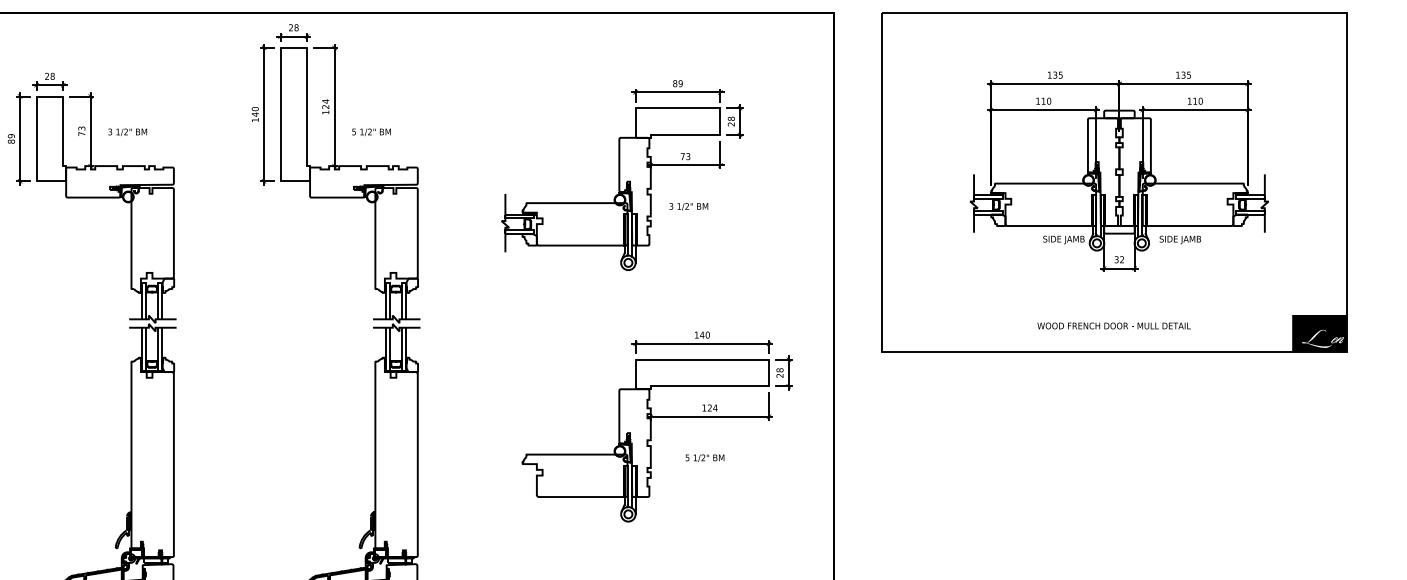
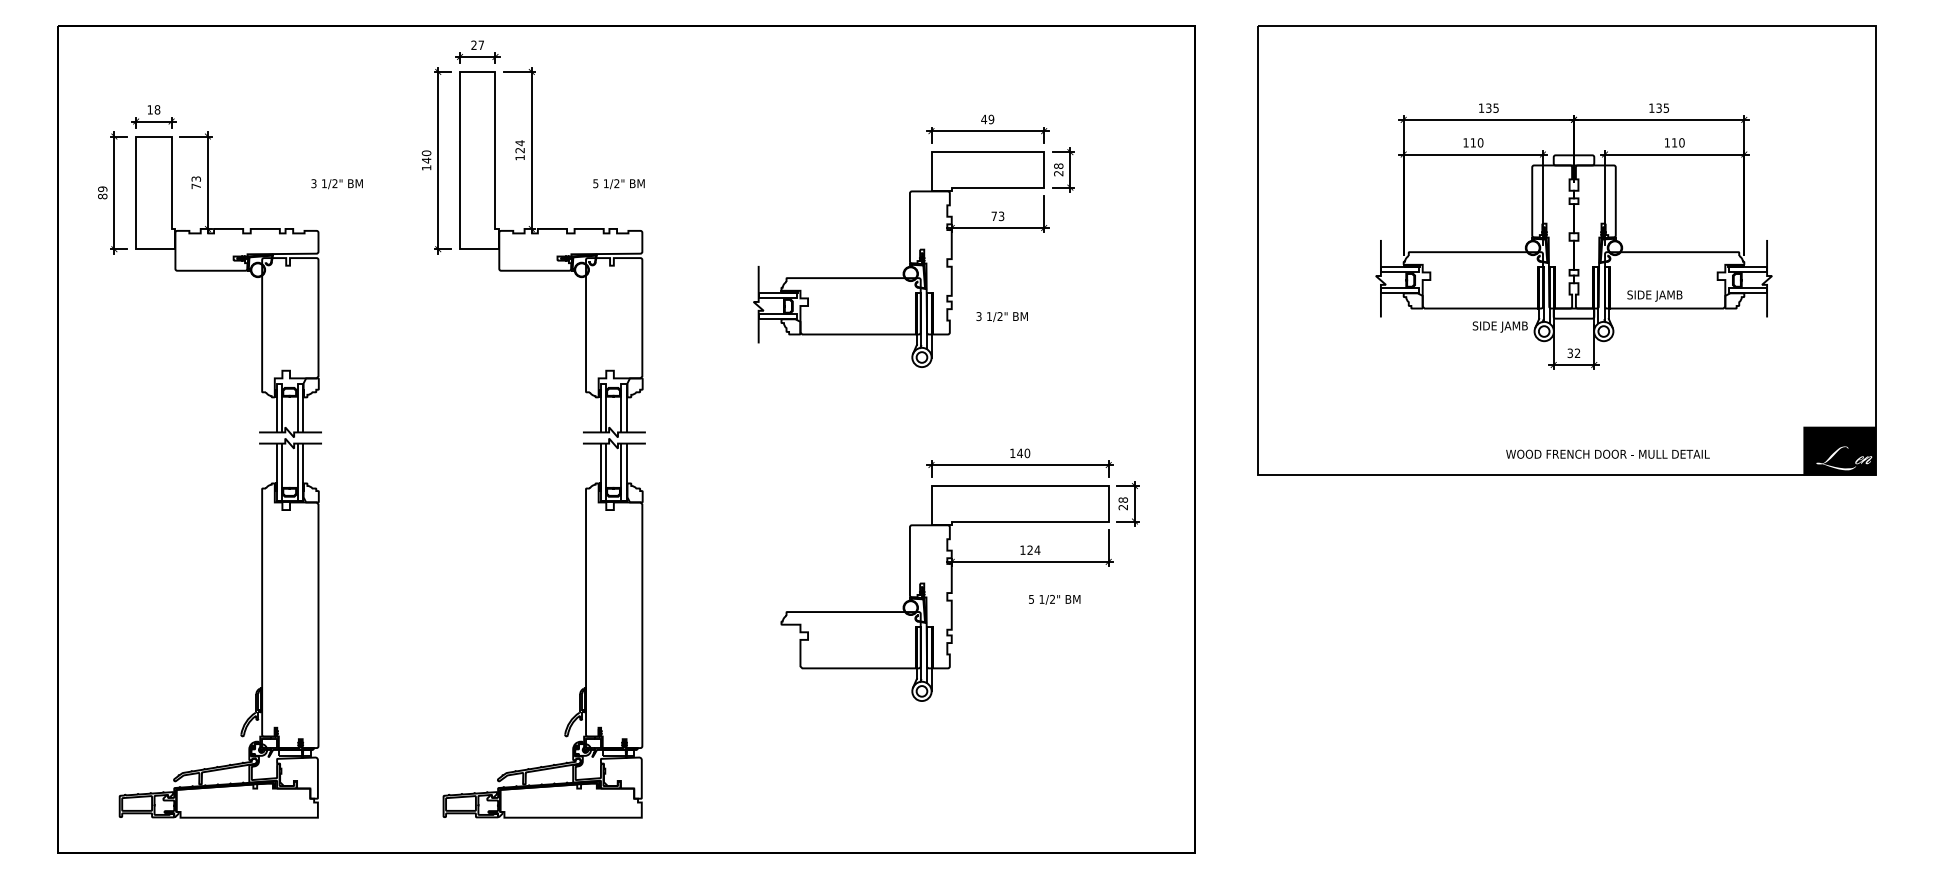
text: (296, 27) -> (481, 45), 28 -> 27
text: (46, 76) -> (149, 109), 28 -> 18
text: (675, 83) -> (984, 119), 89 -> 49
text: (127, 132) -> (336, 184), moved
text: (371, 132) -> (618, 184), moved
text: (688, 206) -> (1001, 316), moved
text: (1180, 239) -> (1654, 295), moved
text: (1113, 325) -> (1607, 453), moved
text: (704, 457) -> (1054, 599), moved

